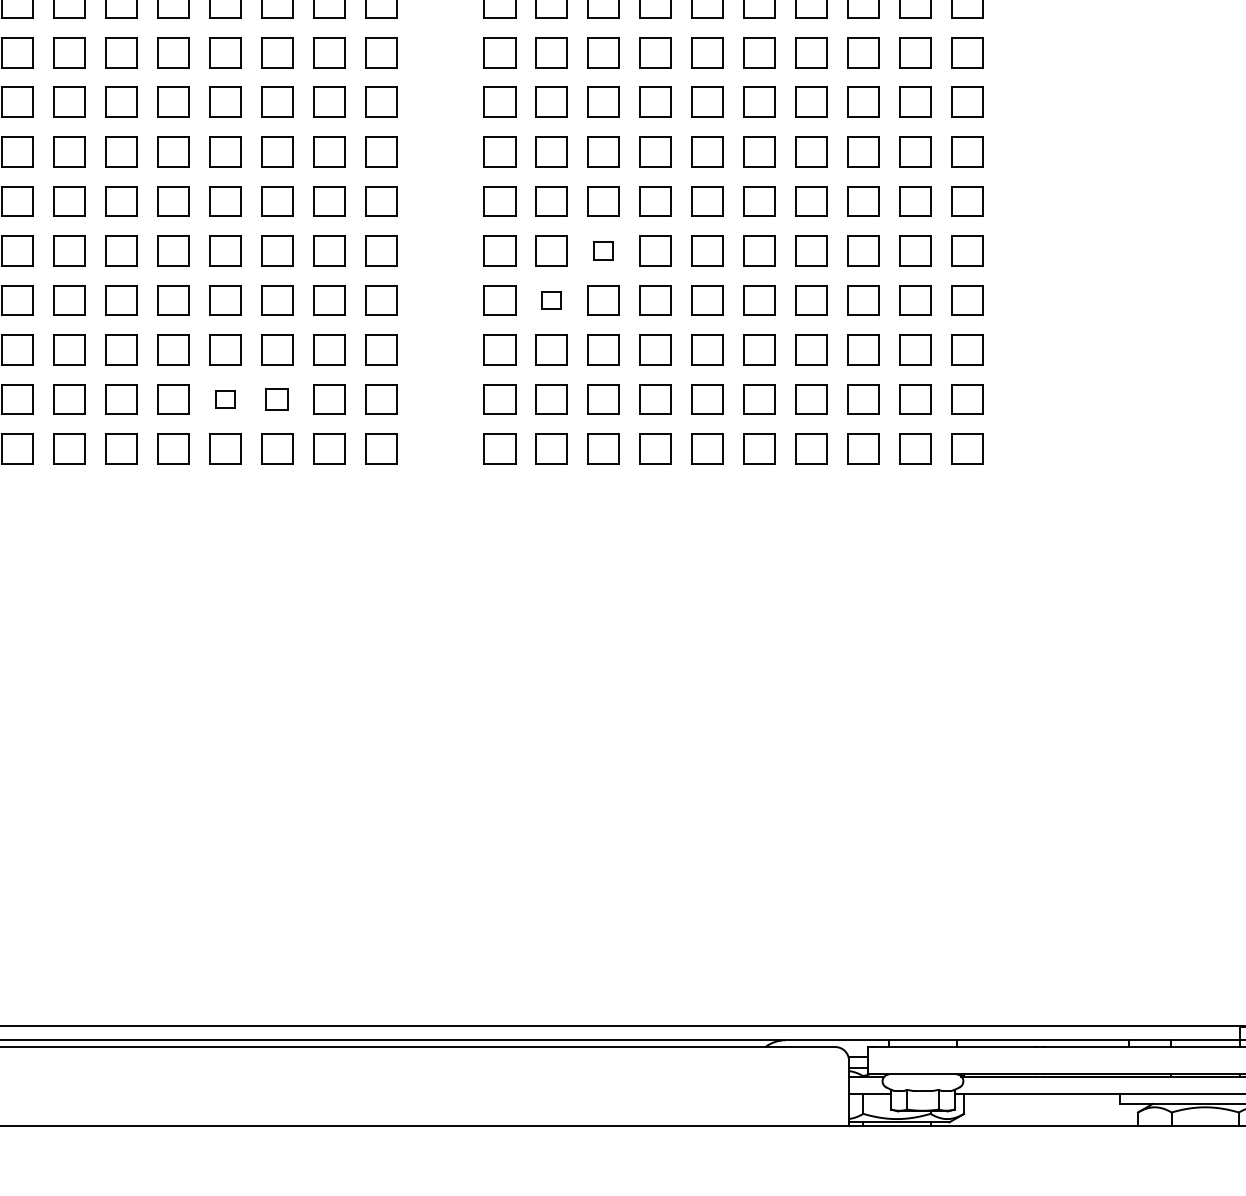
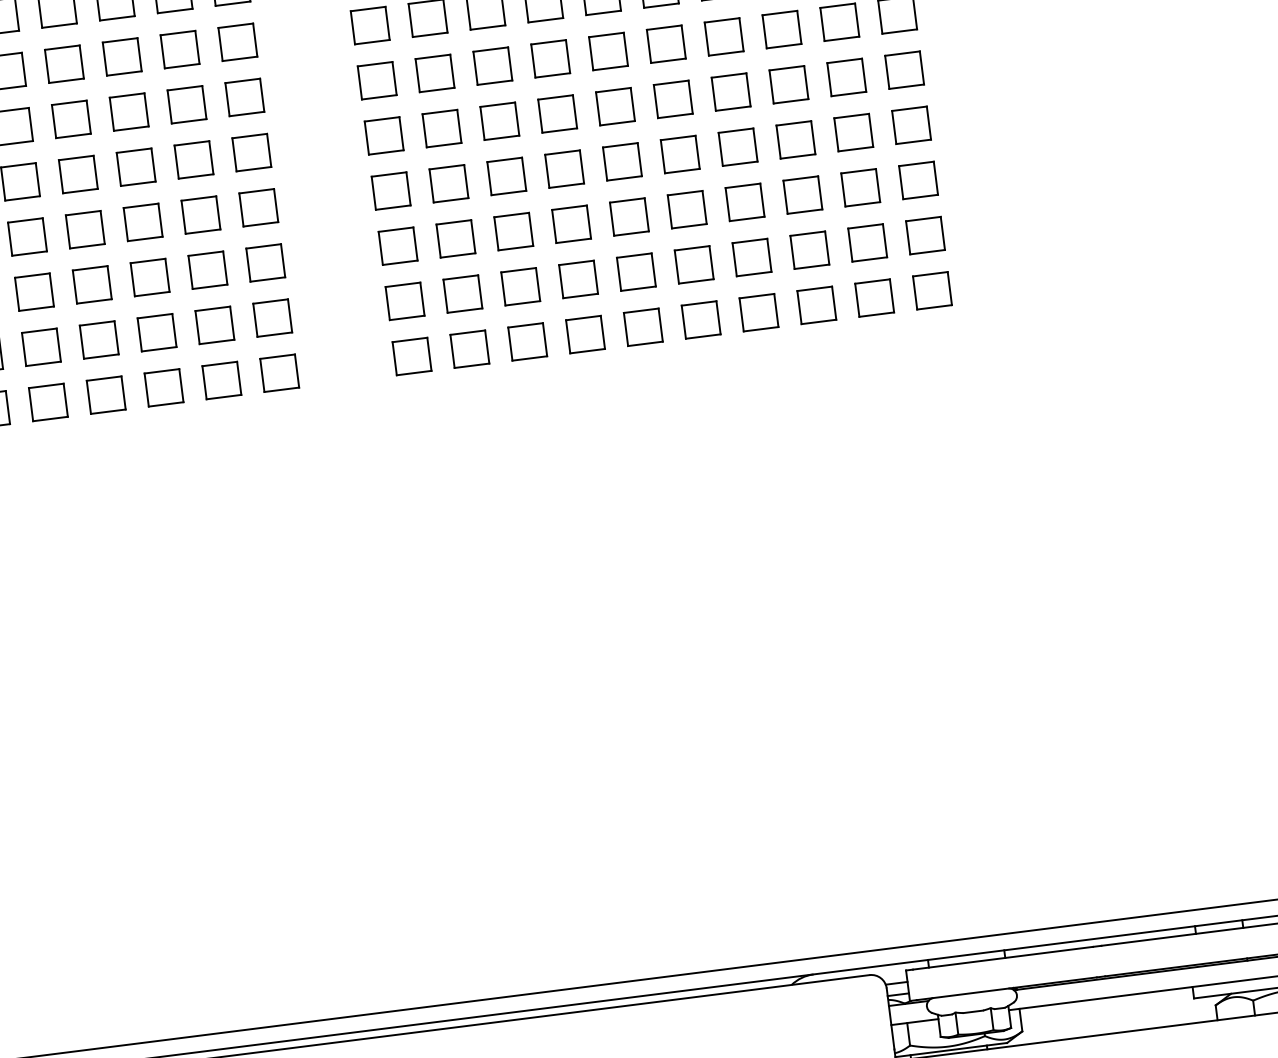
part: (603, 250) -> (499, 120), size x1.67
part: (551, 300) -> (448, 183), size x1.67
part: (225, 399) -> (99, 339), size x1.67
part: (277, 399) -> (157, 332), size x1.43

